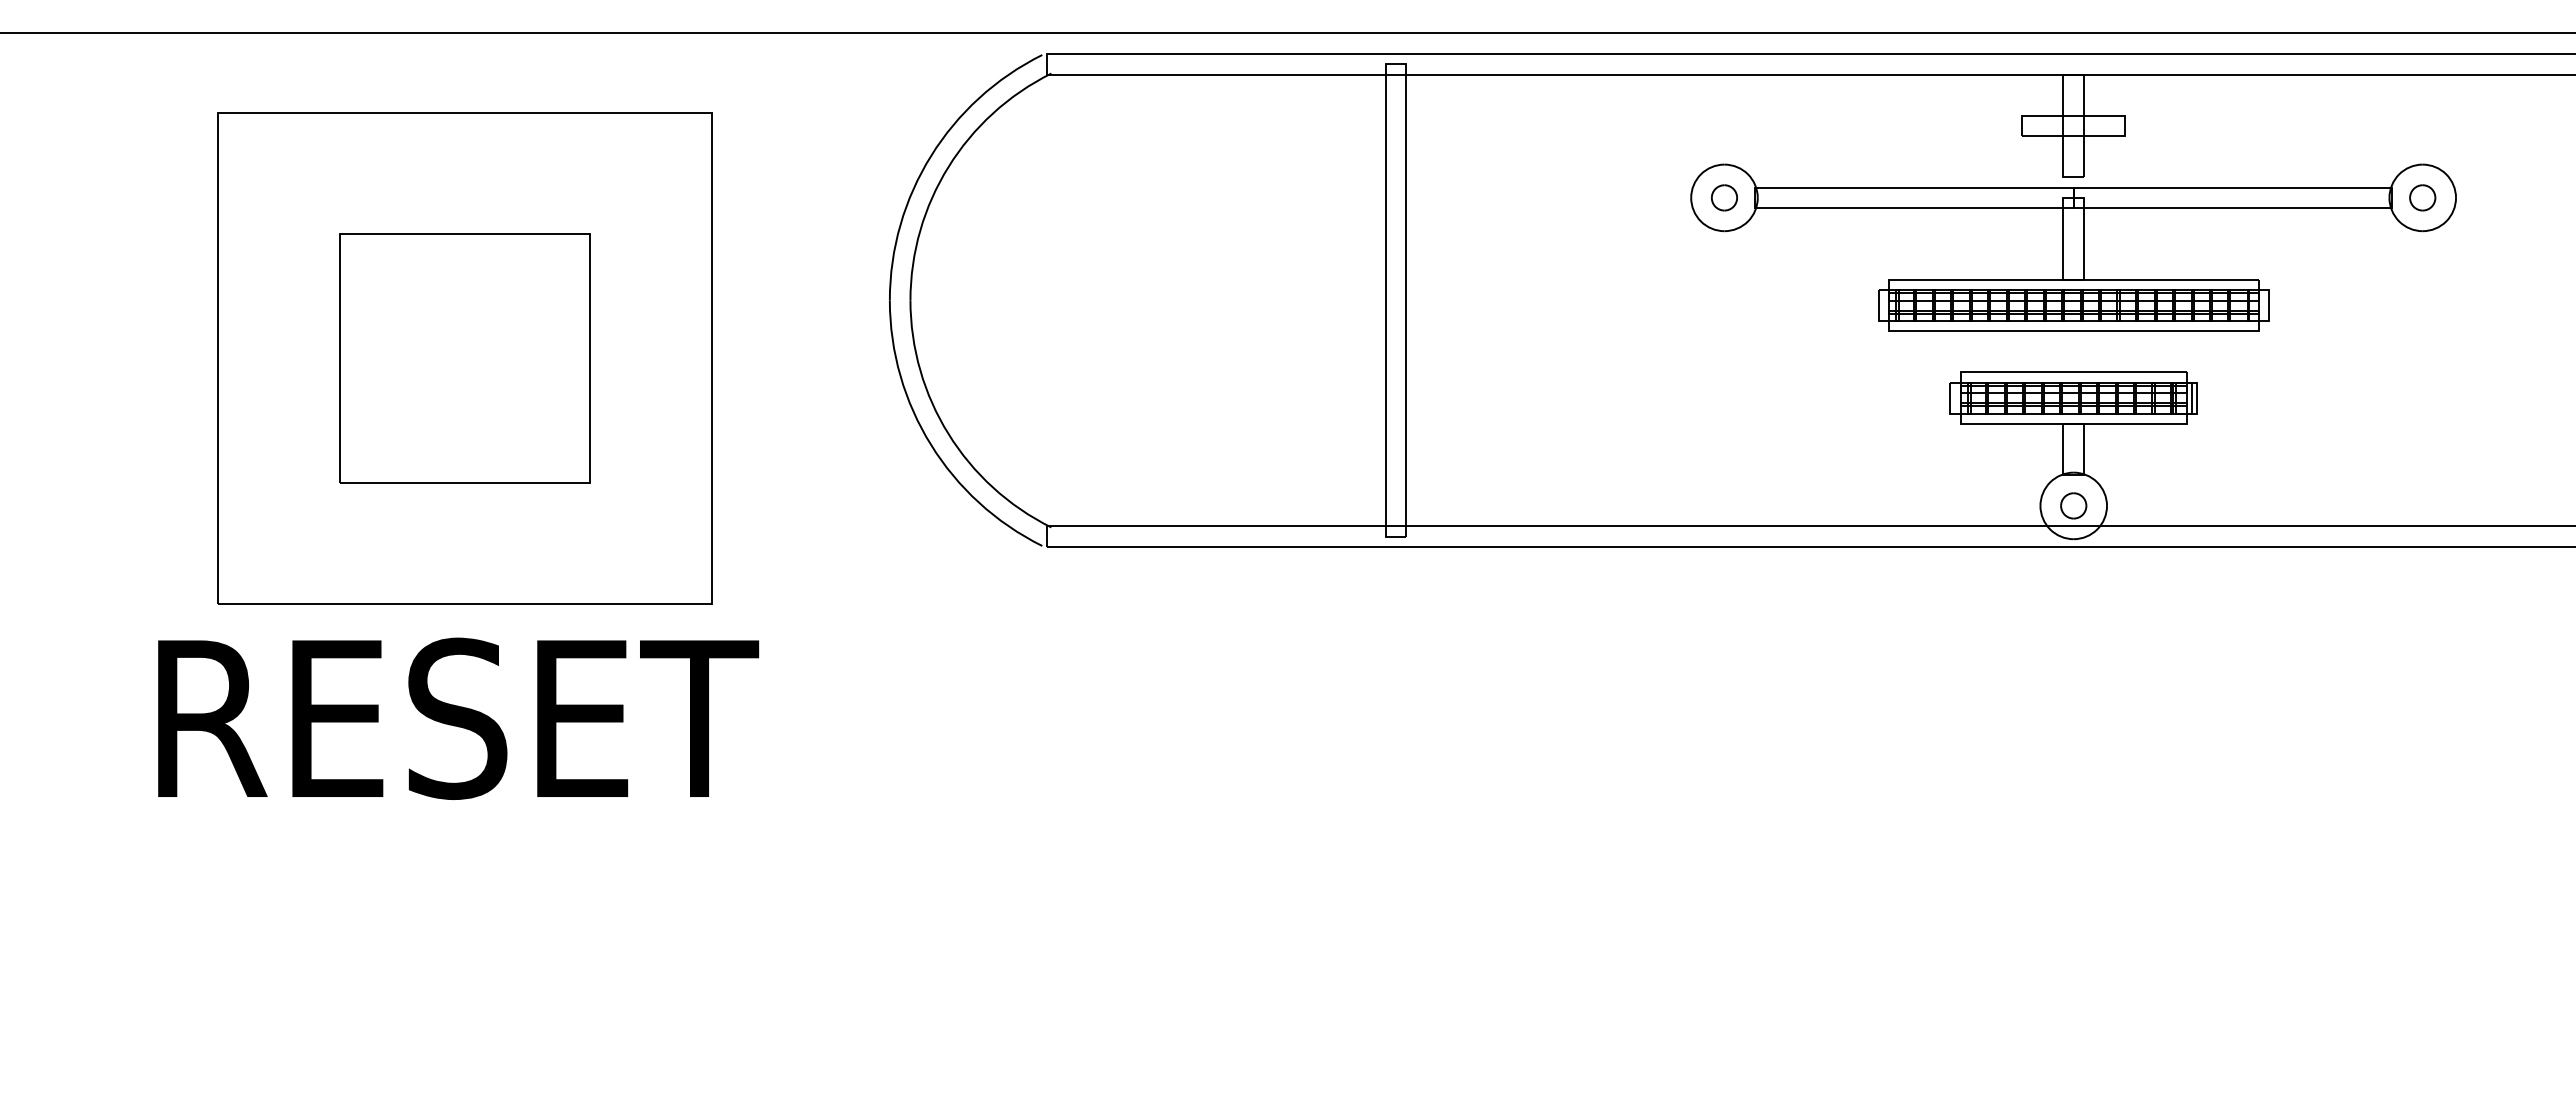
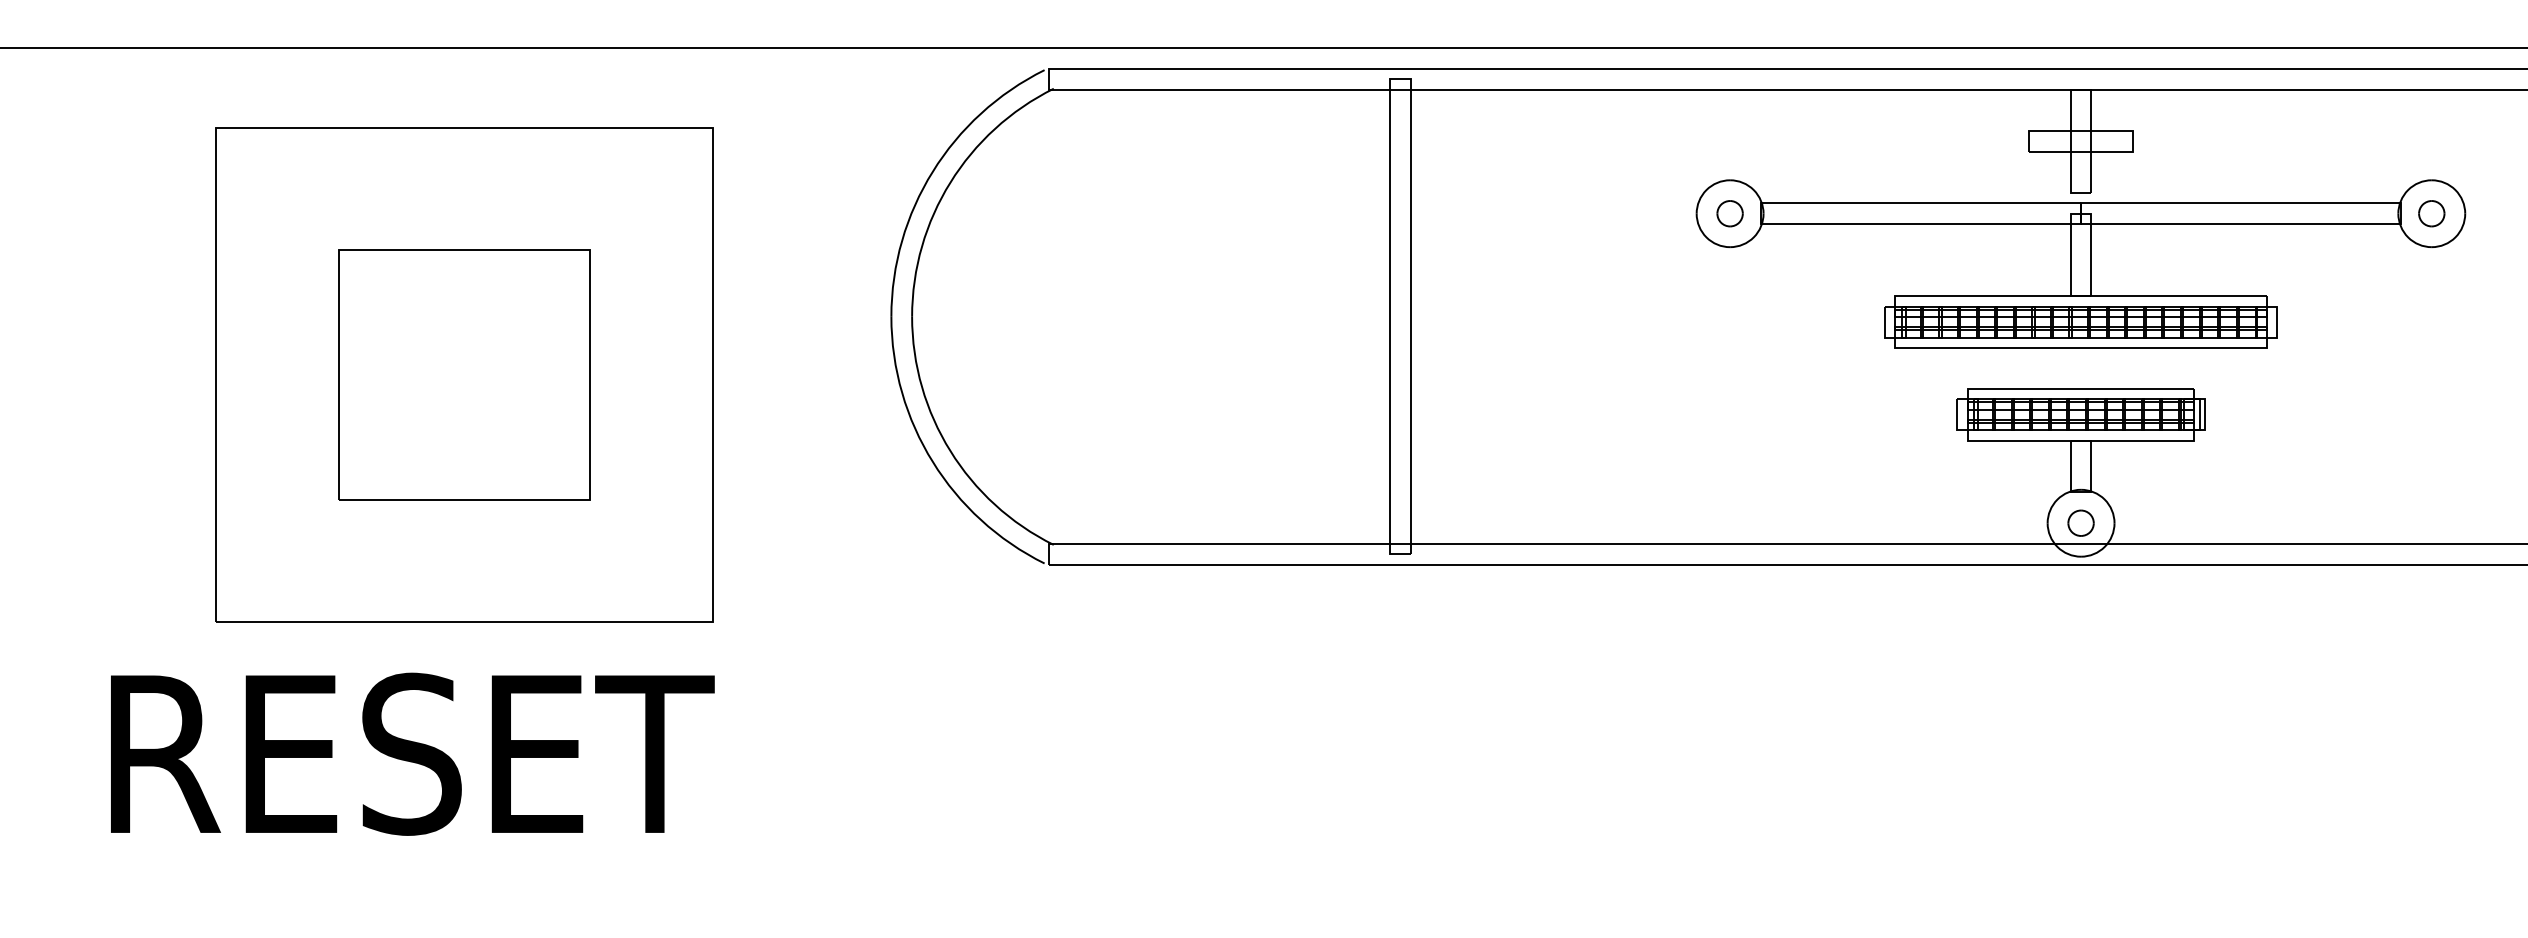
text: (458, 718) -> (412, 753), moved

